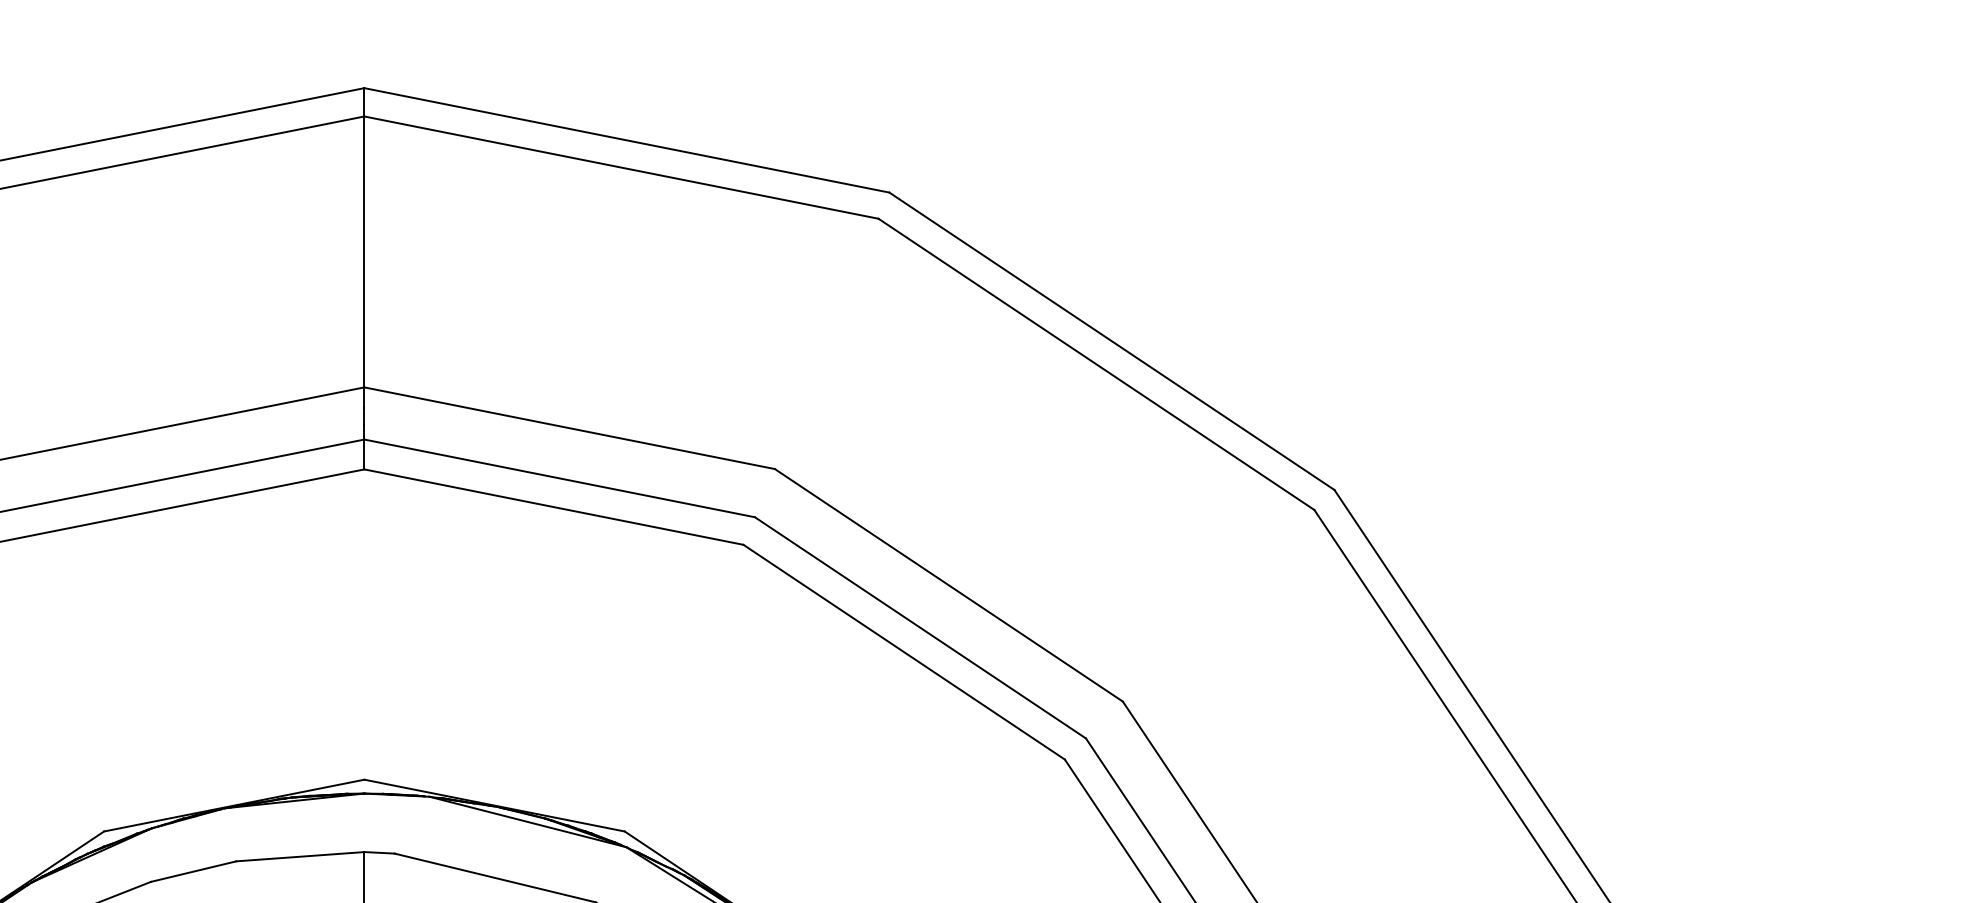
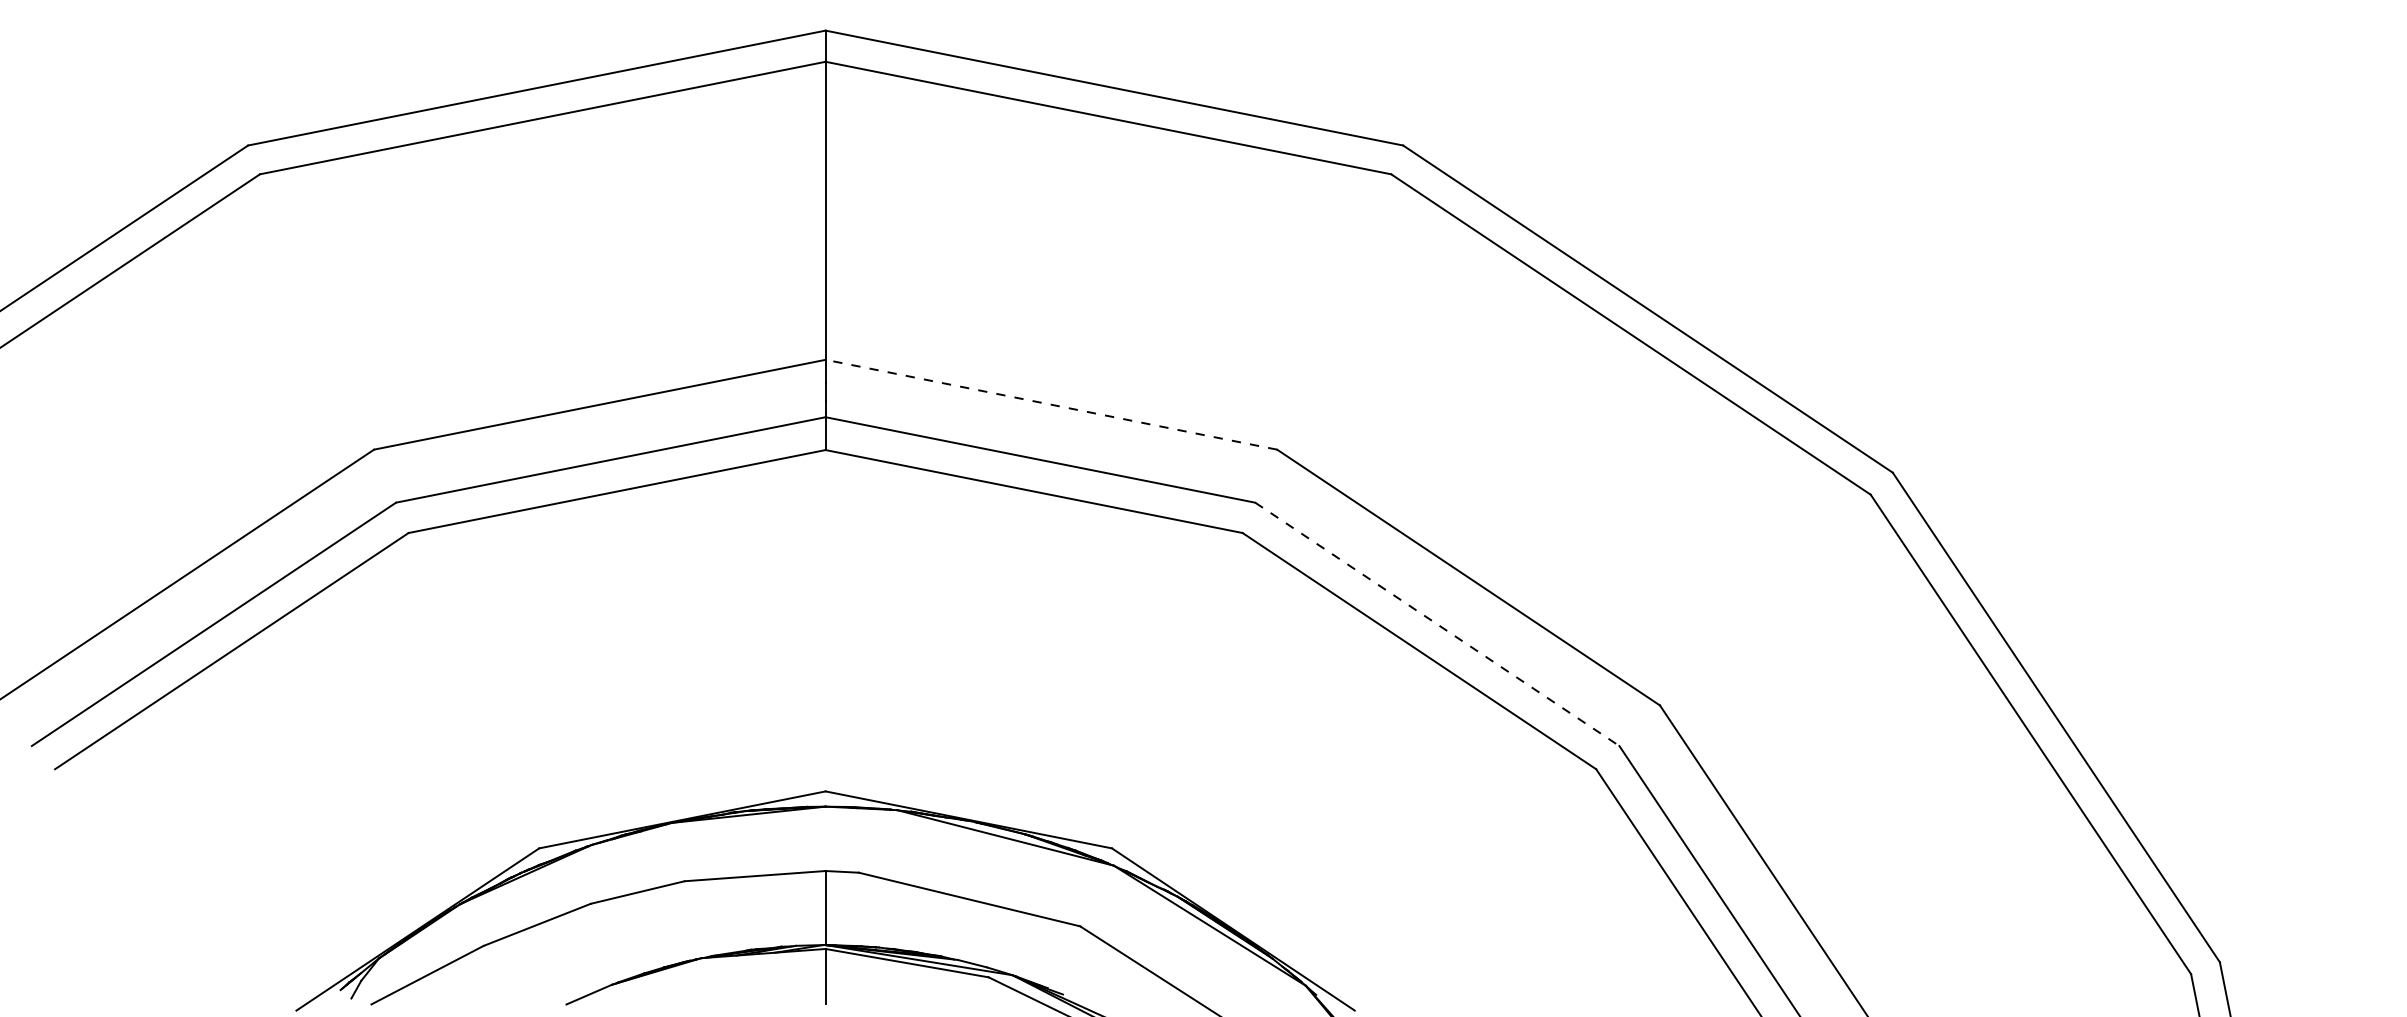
line: (568, 428) -> (1050, 404), solid -> dashed
line: (920, 627) -> (1437, 624), solid -> dashed

